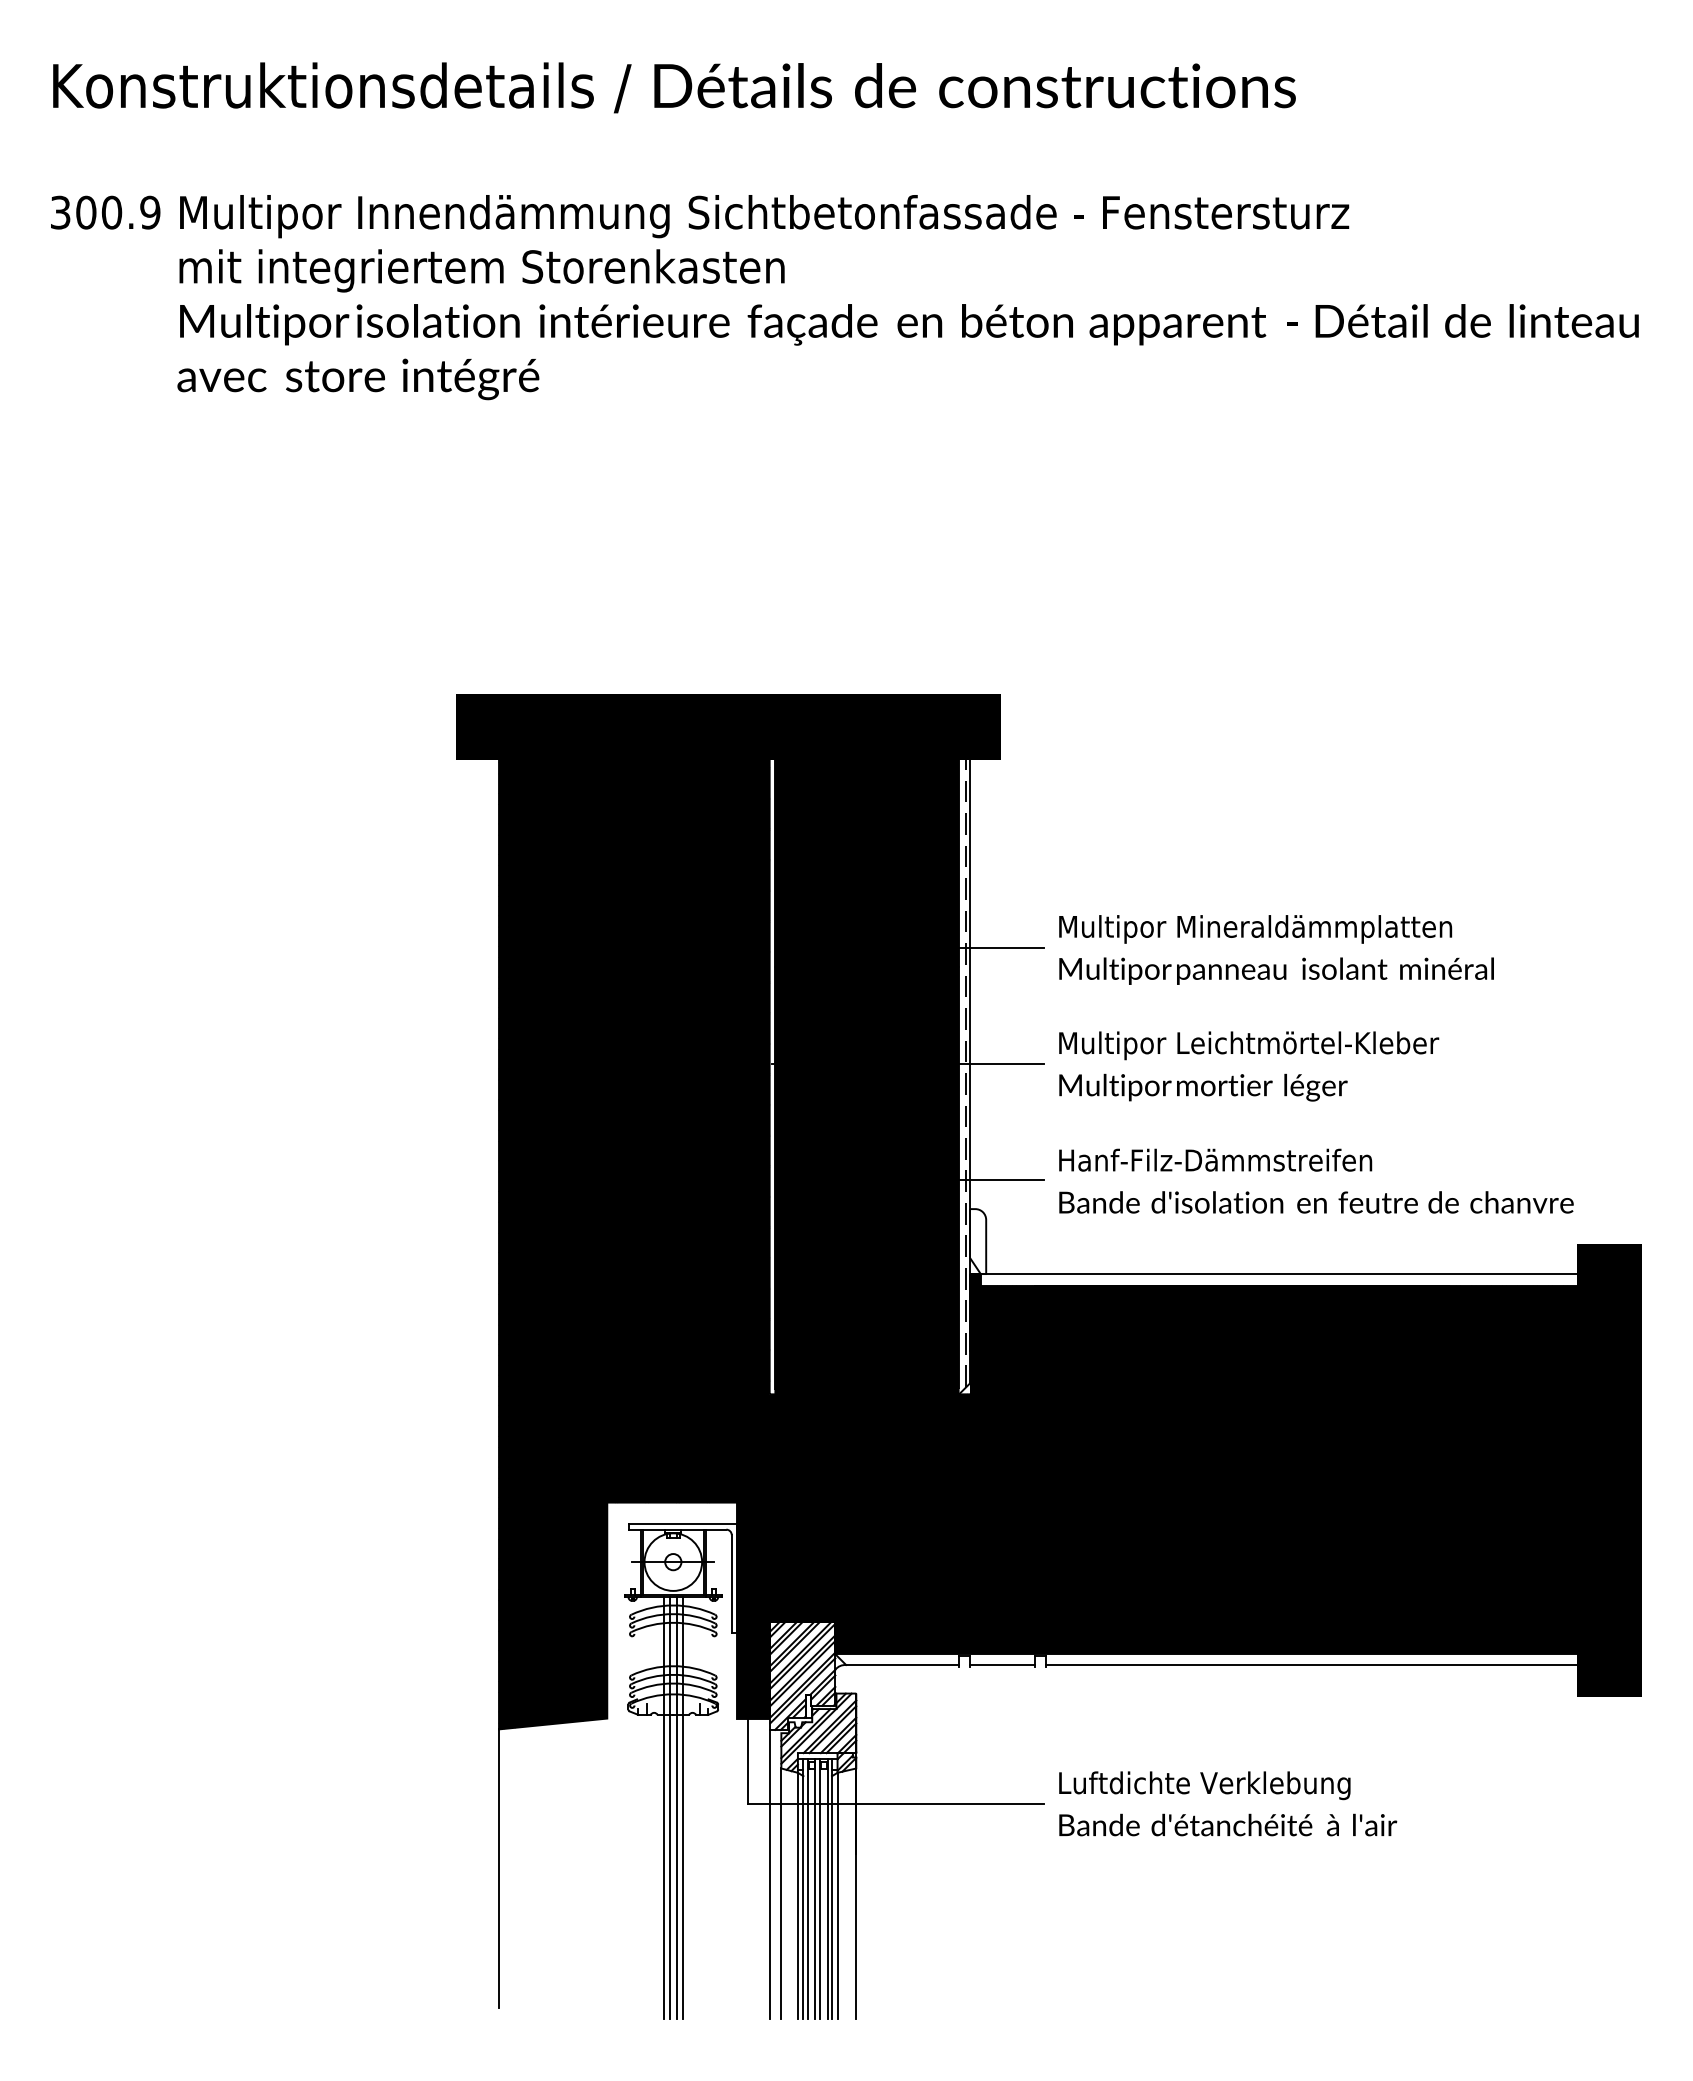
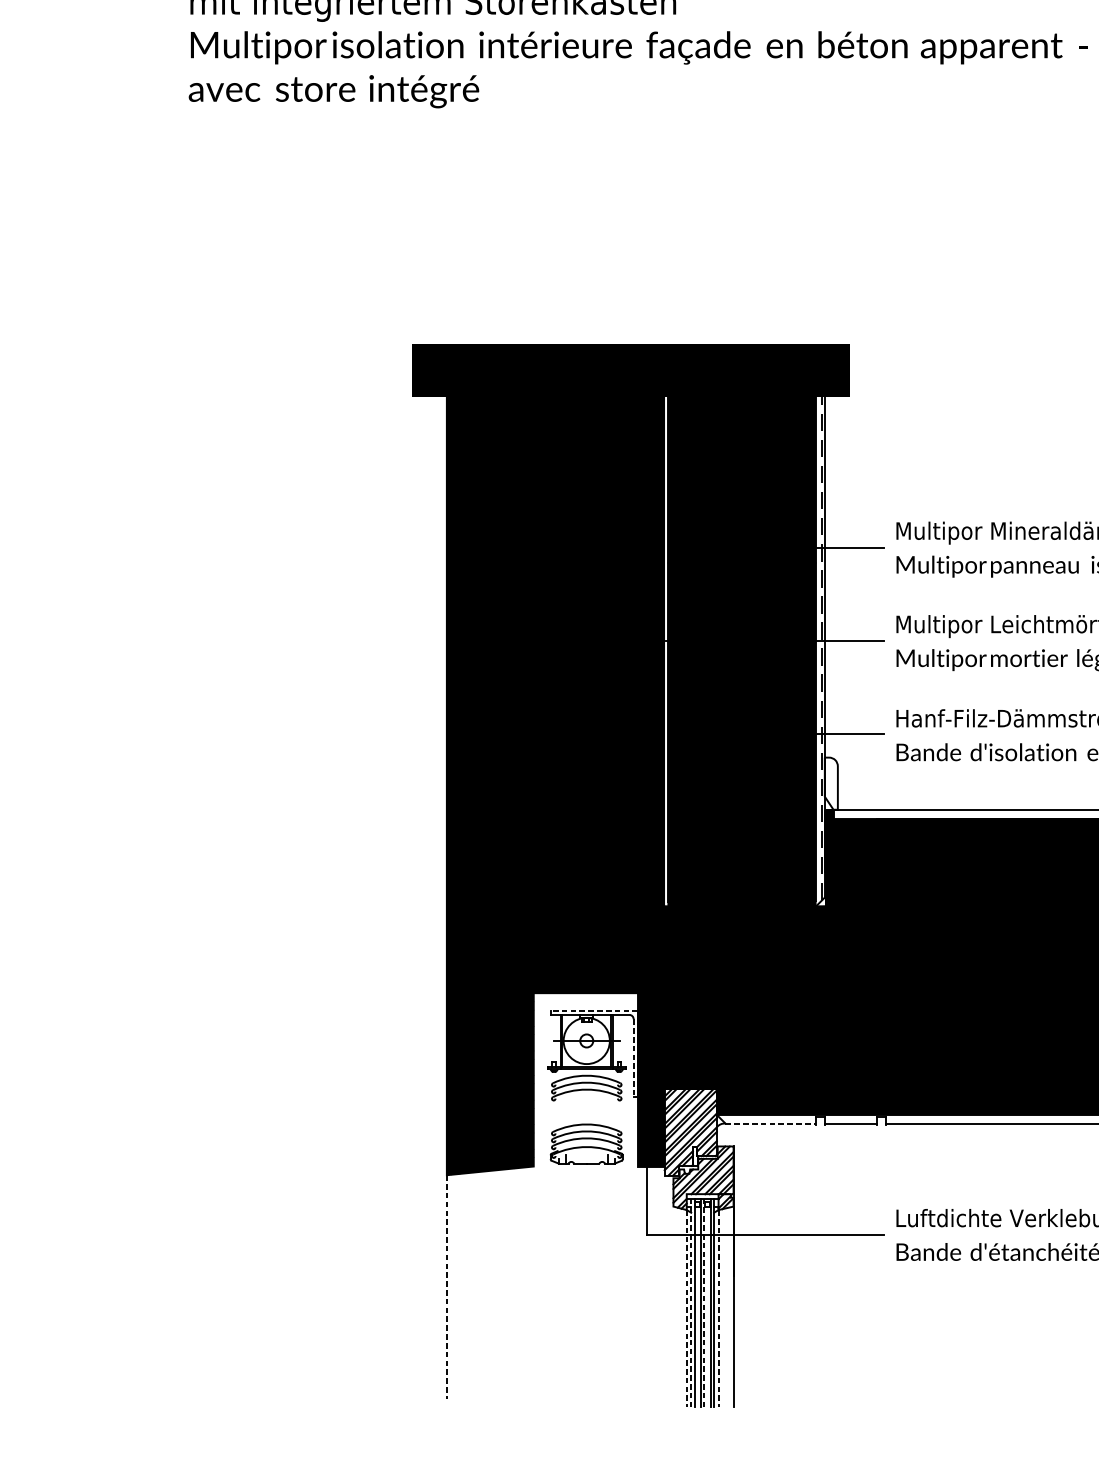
line: (682, 1524) -> (594, 1010), solid -> dashed
line: (731, 1583) -> (633, 1058), solid -> dashed
line: (902, 1664) -> (770, 1123), solid -> dashed
line: (664, 1807) -> (579, 1237), removed
line: (669, 1807) -> (583, 1237), removed
line: (677, 1807) -> (590, 1237), removed
line: (682, 1807) -> (594, 1237), removed
line: (499, 1869) -> (447, 1287), solid -> dashed
line: (770, 1873) -> (664, 1290), removed
line: (803, 1889) -> (691, 1303), solid -> dashed
line: (819, 1889) -> (704, 1303), solid -> dashed
line: (781, 1893) -> (673, 1306), removed
line: (797, 1895) -> (686, 1308), solid -> dashed
line: (837, 1895) -> (718, 1308), solid -> dashed

